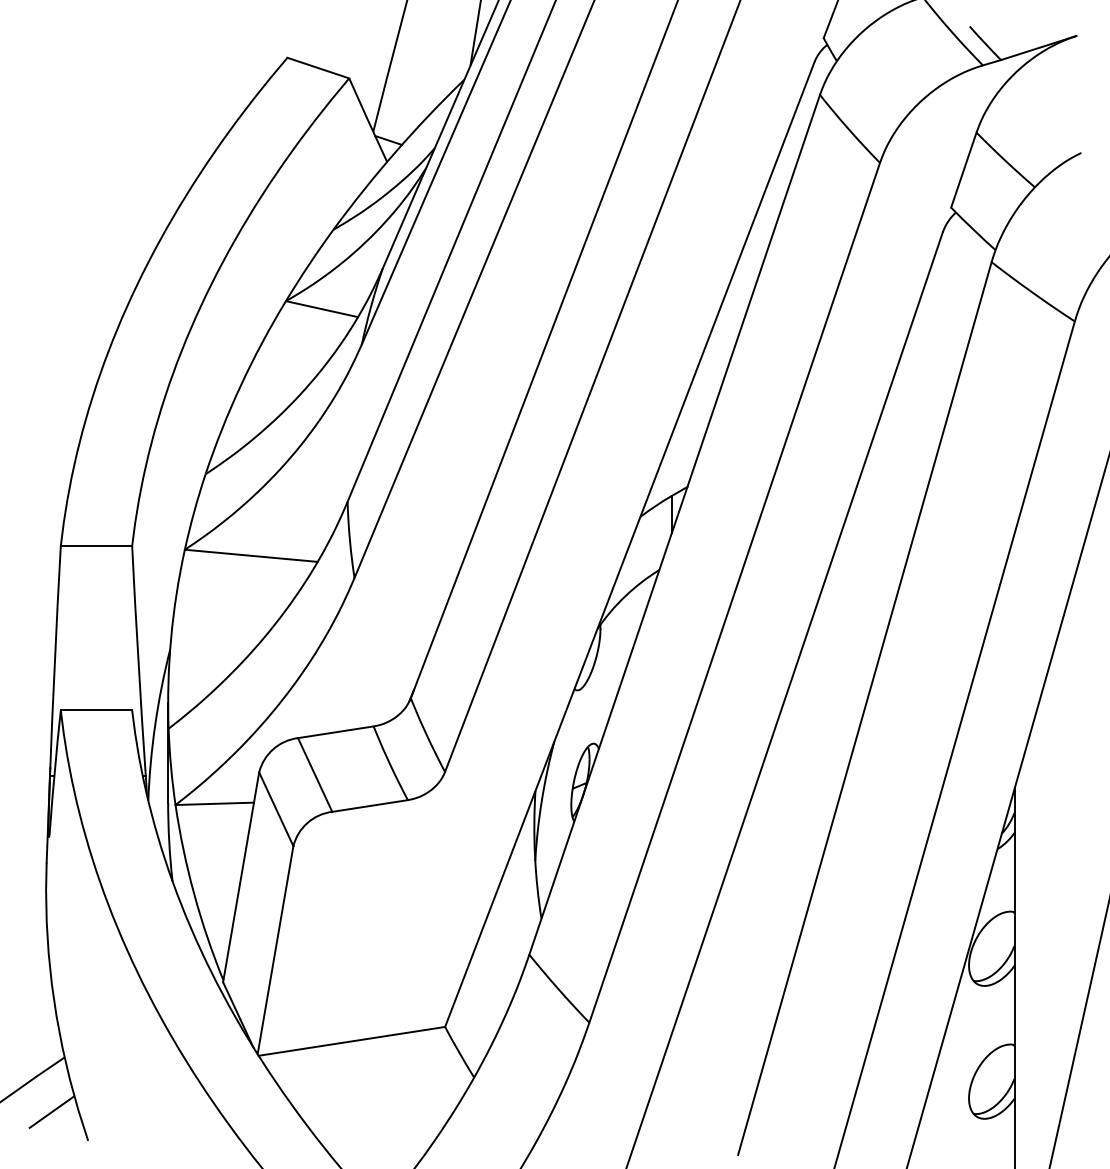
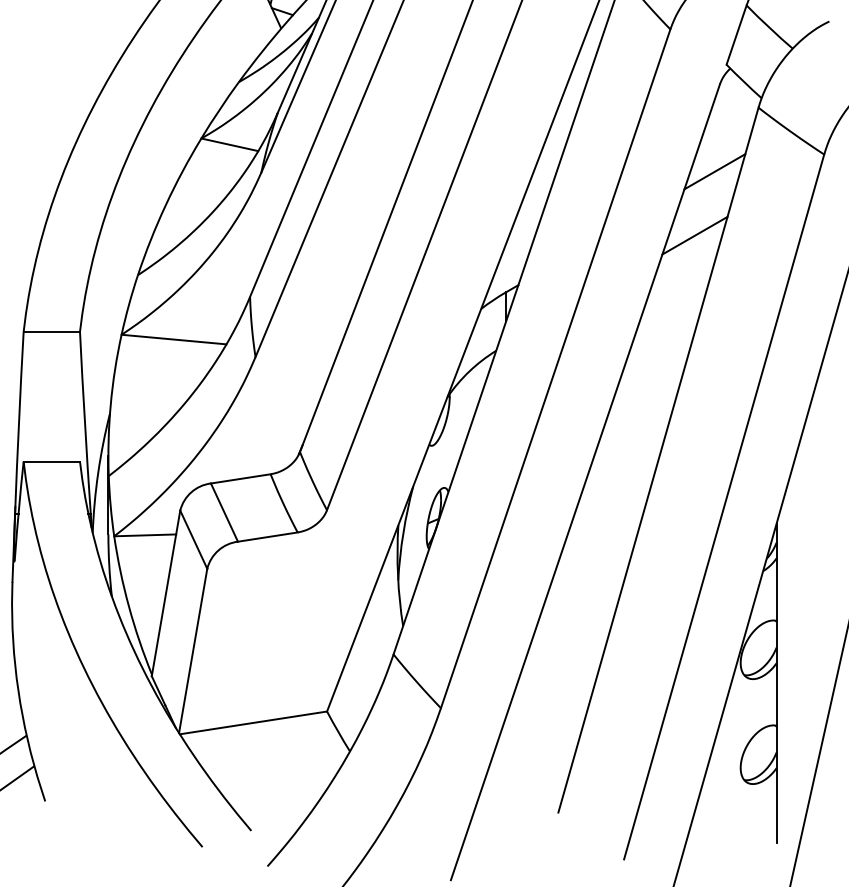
line: (935, 343) -> (714, 171), added
line: (910, 424) -> (694, 235), added

